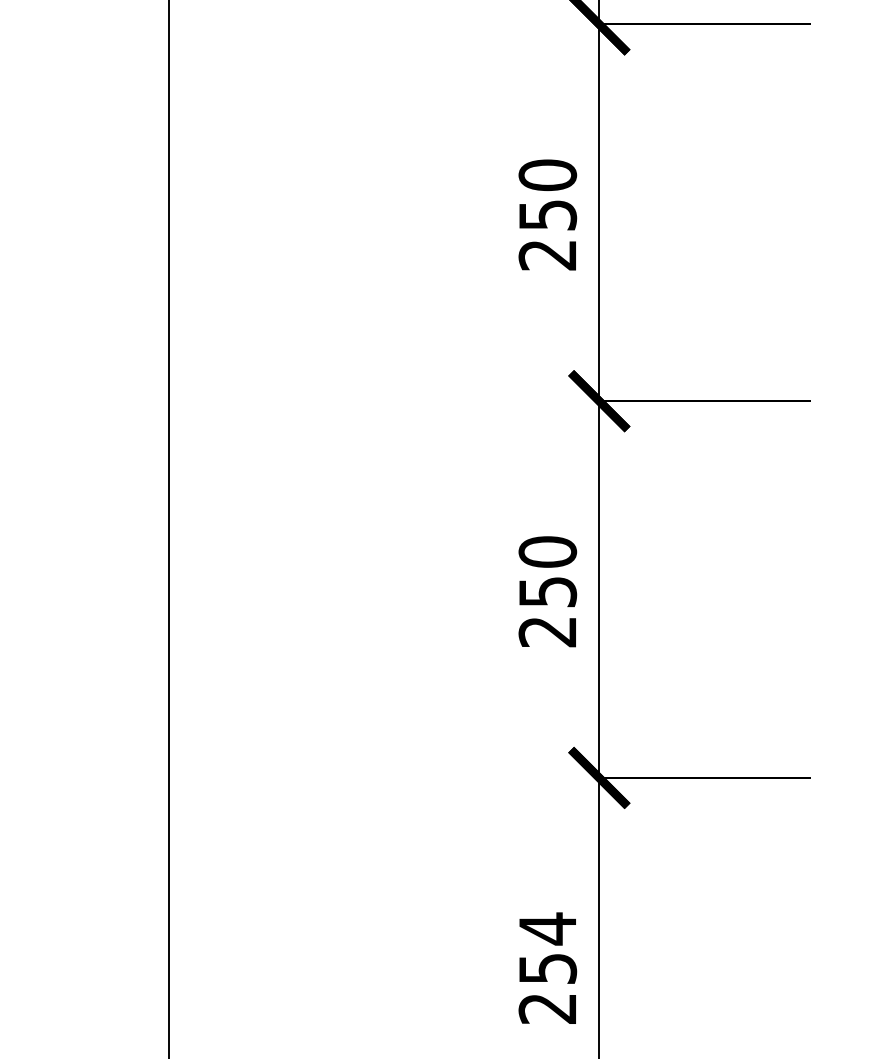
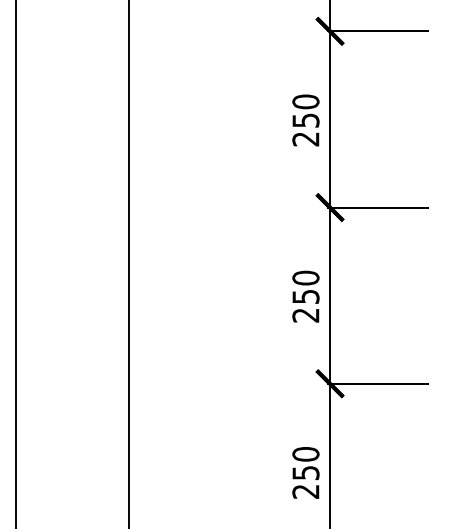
text: (546, 929) -> (305, 454), 254 -> 250

